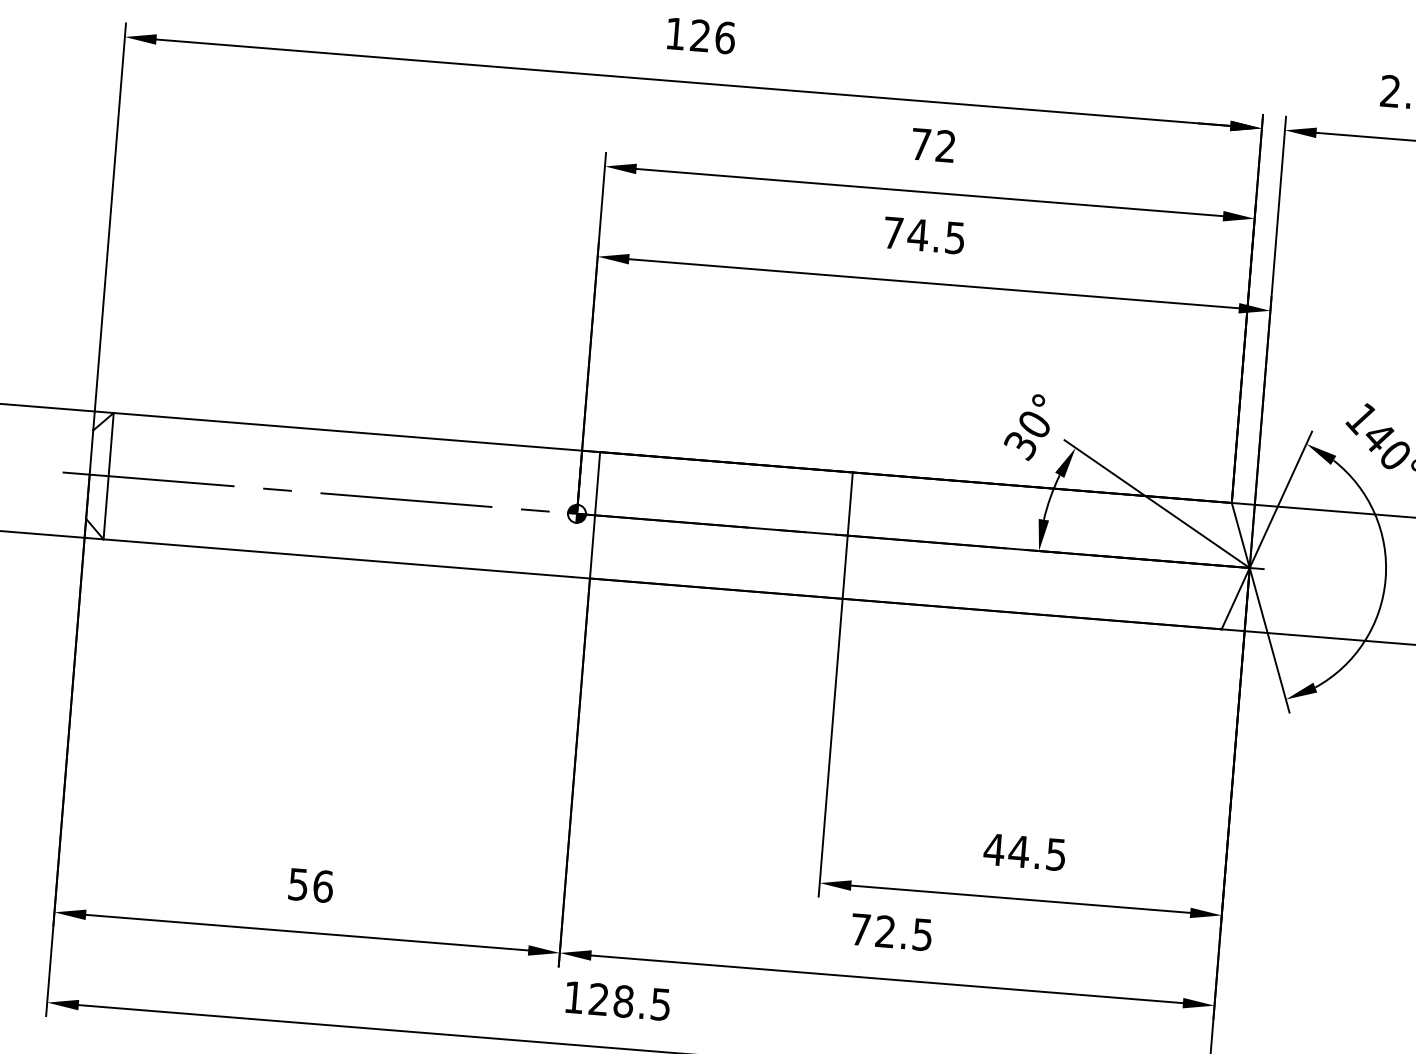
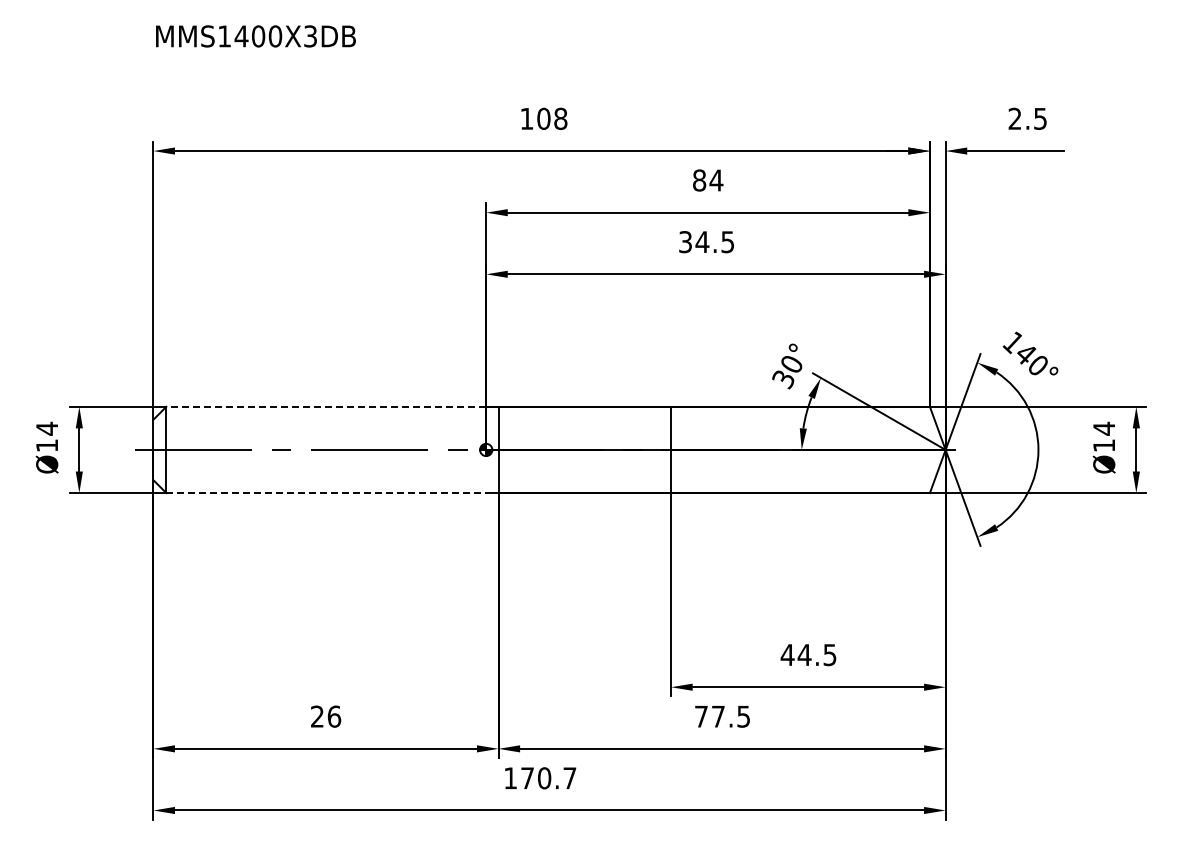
text: (713, 36) -> (552, 118), 126 -> 108
text: (934, 145) -> (708, 180), 72 -> 84
text: (893, 233) -> (685, 242), 74.5 -> 34.5
line: (348, 431) -> (326, 406), solid -> dashed
line: (338, 558) -> (326, 493), solid -> dashed
text: (298, 884) -> (317, 716), 56 -> 26
text: (885, 931) -> (718, 716), 72.5 -> 77.5
text: (629, 1002) -> (548, 778), 128.5 -> 170.7

